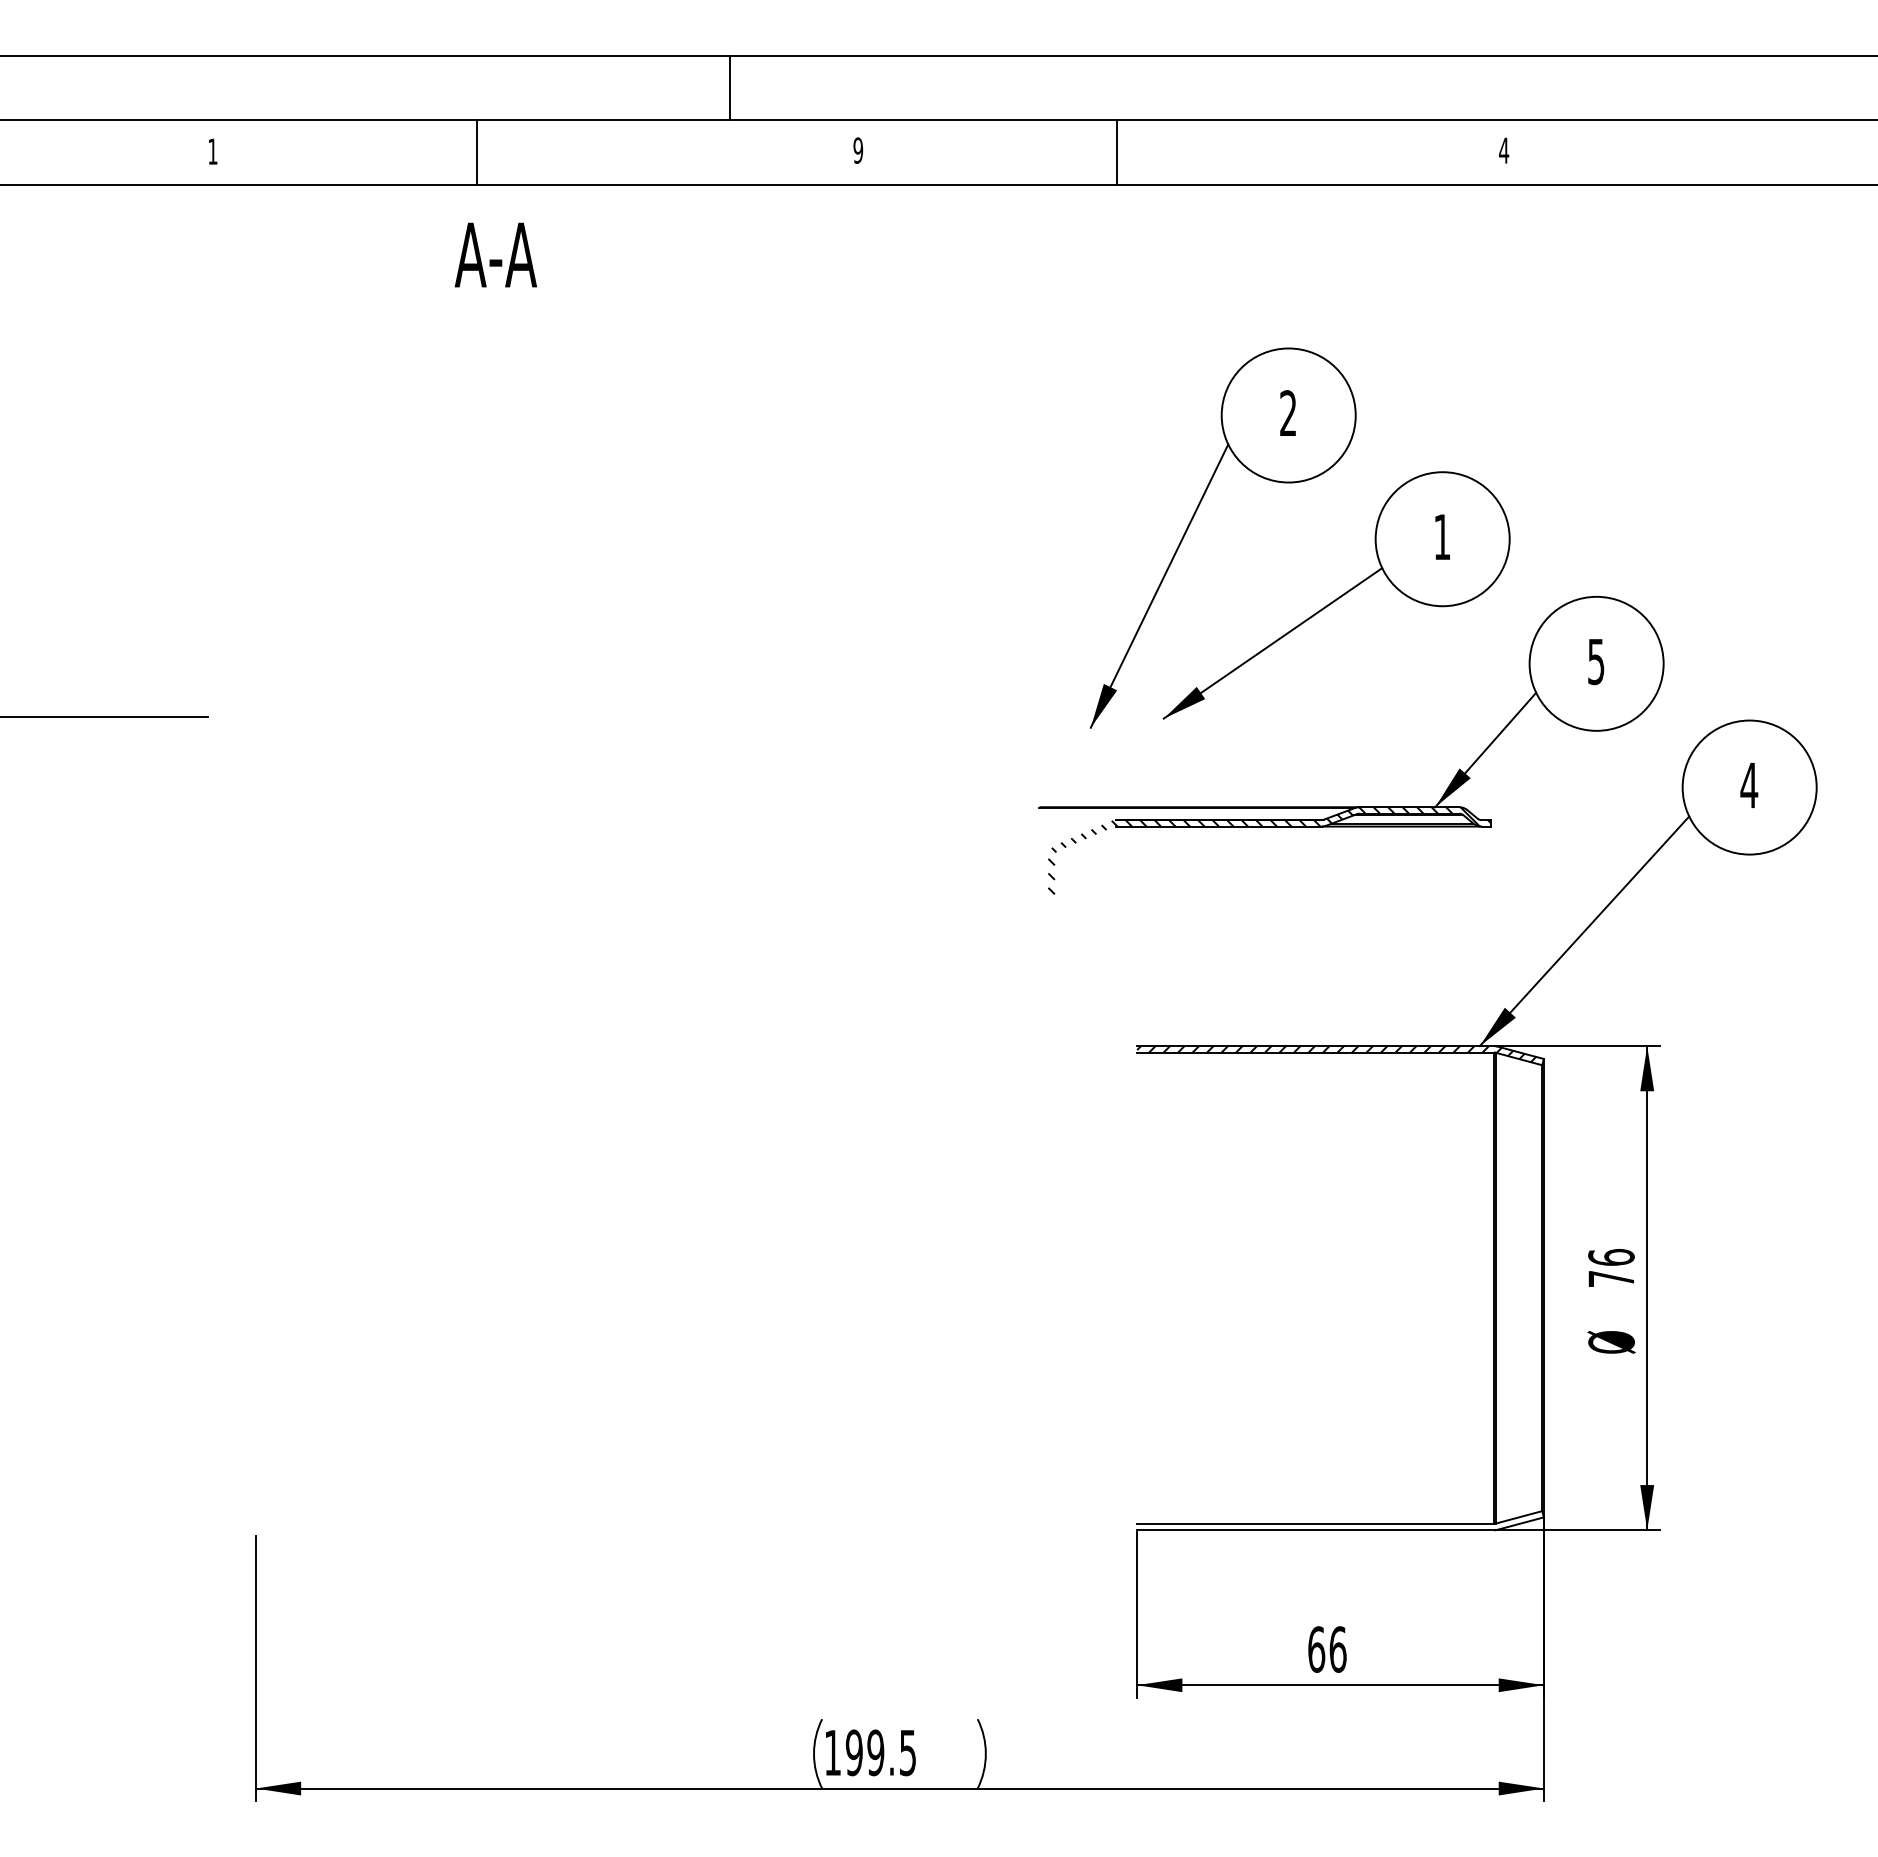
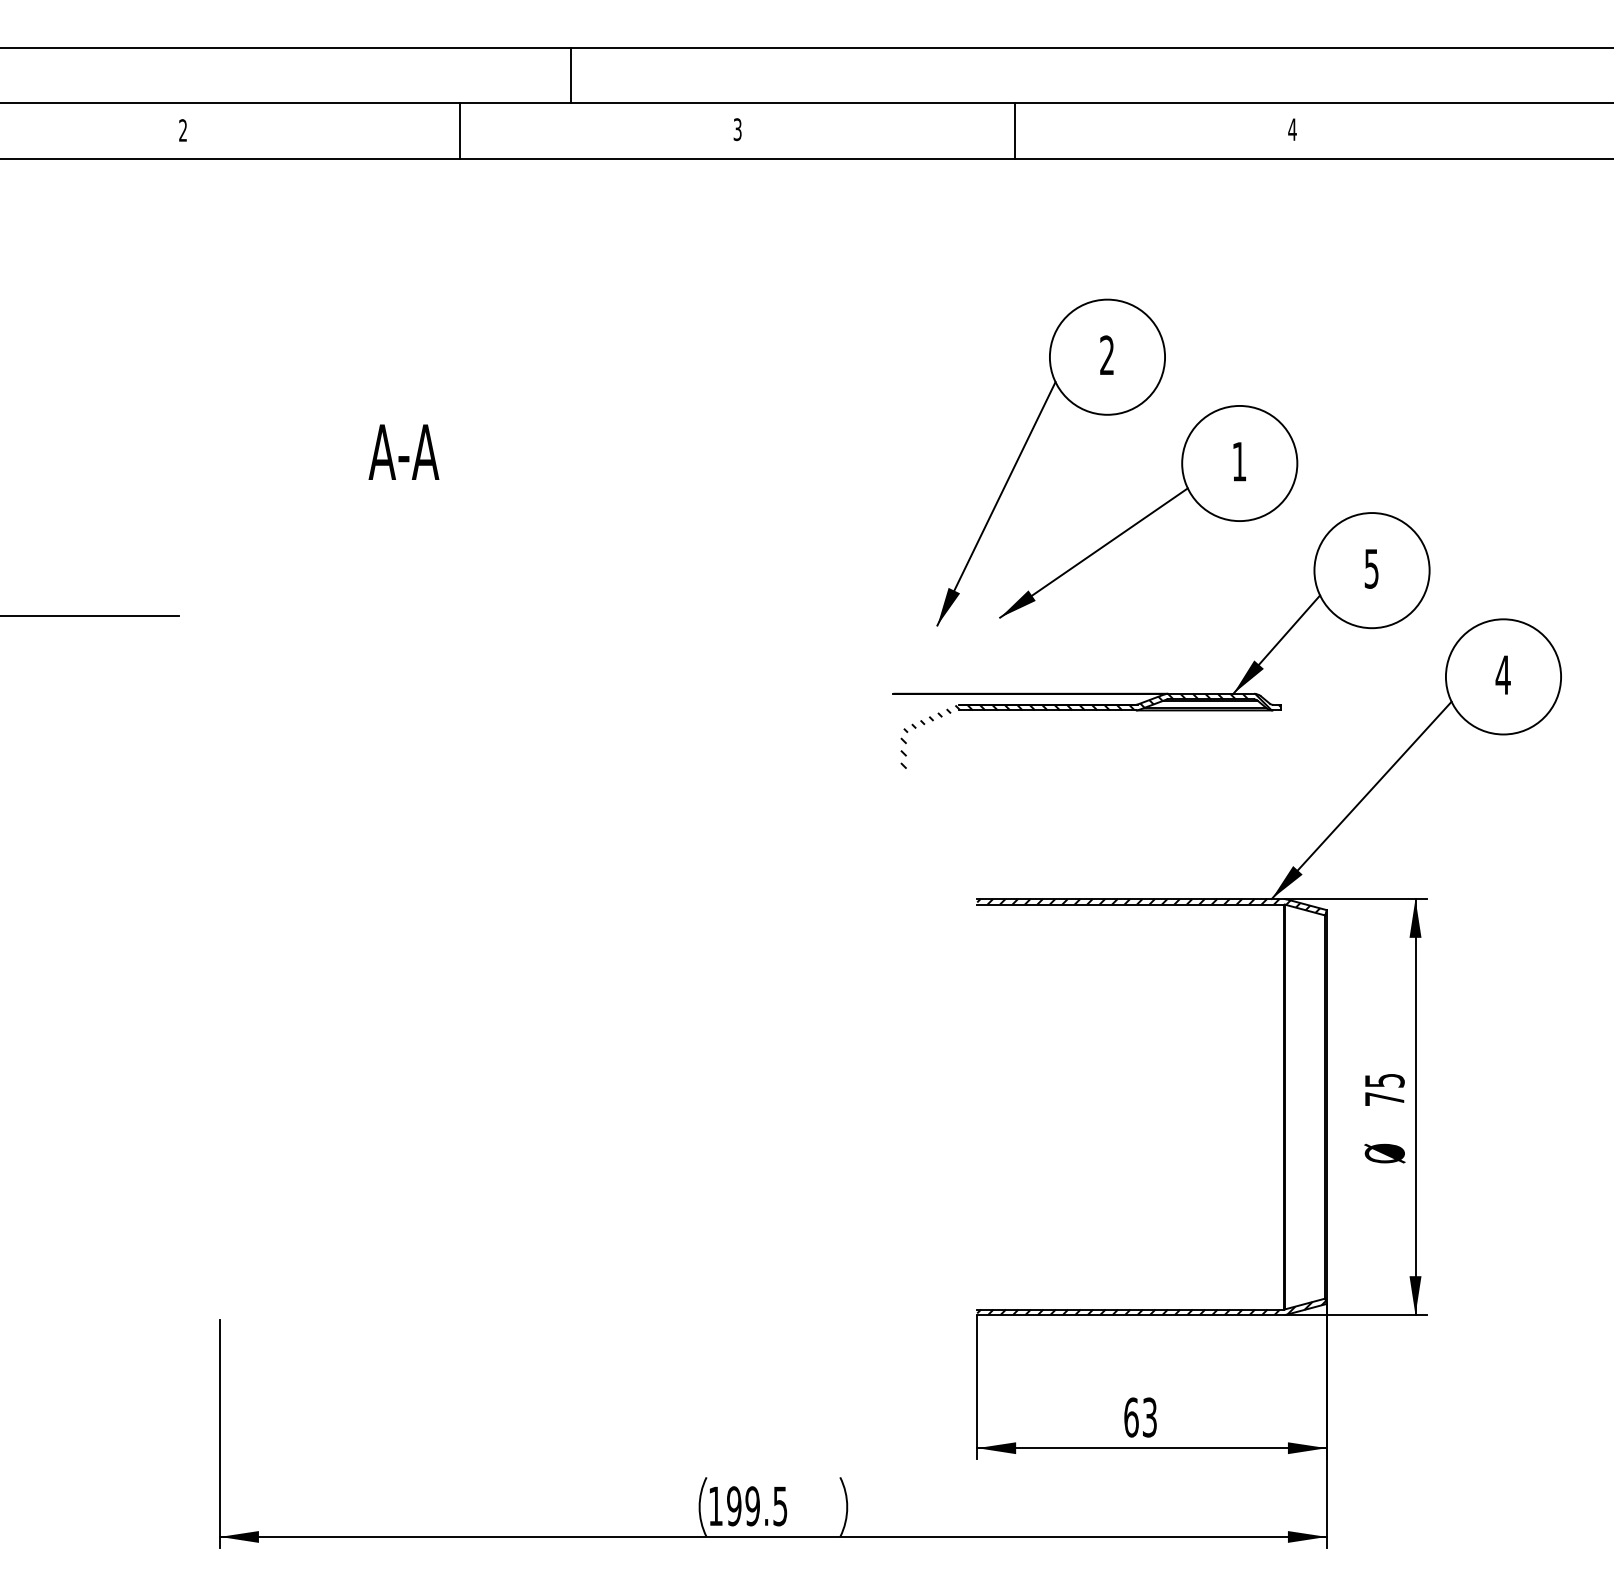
line: (730, 87) -> (571, 75), moved
text: (858, 150) -> (737, 129), 9 -> 3
text: (212, 151) -> (182, 130), 1 -> 2
line: (477, 152) -> (460, 131), moved
line: (1116, 152) -> (1014, 131), moved
text: (495, 254) -> (403, 451), moved
text: (1611, 1257) -> (1384, 1080), 76 -> 75
hatch: (1339, 1521) -> (1151, 1307), added
text: (1337, 1649) -> (1149, 1417), 66 -> 63

